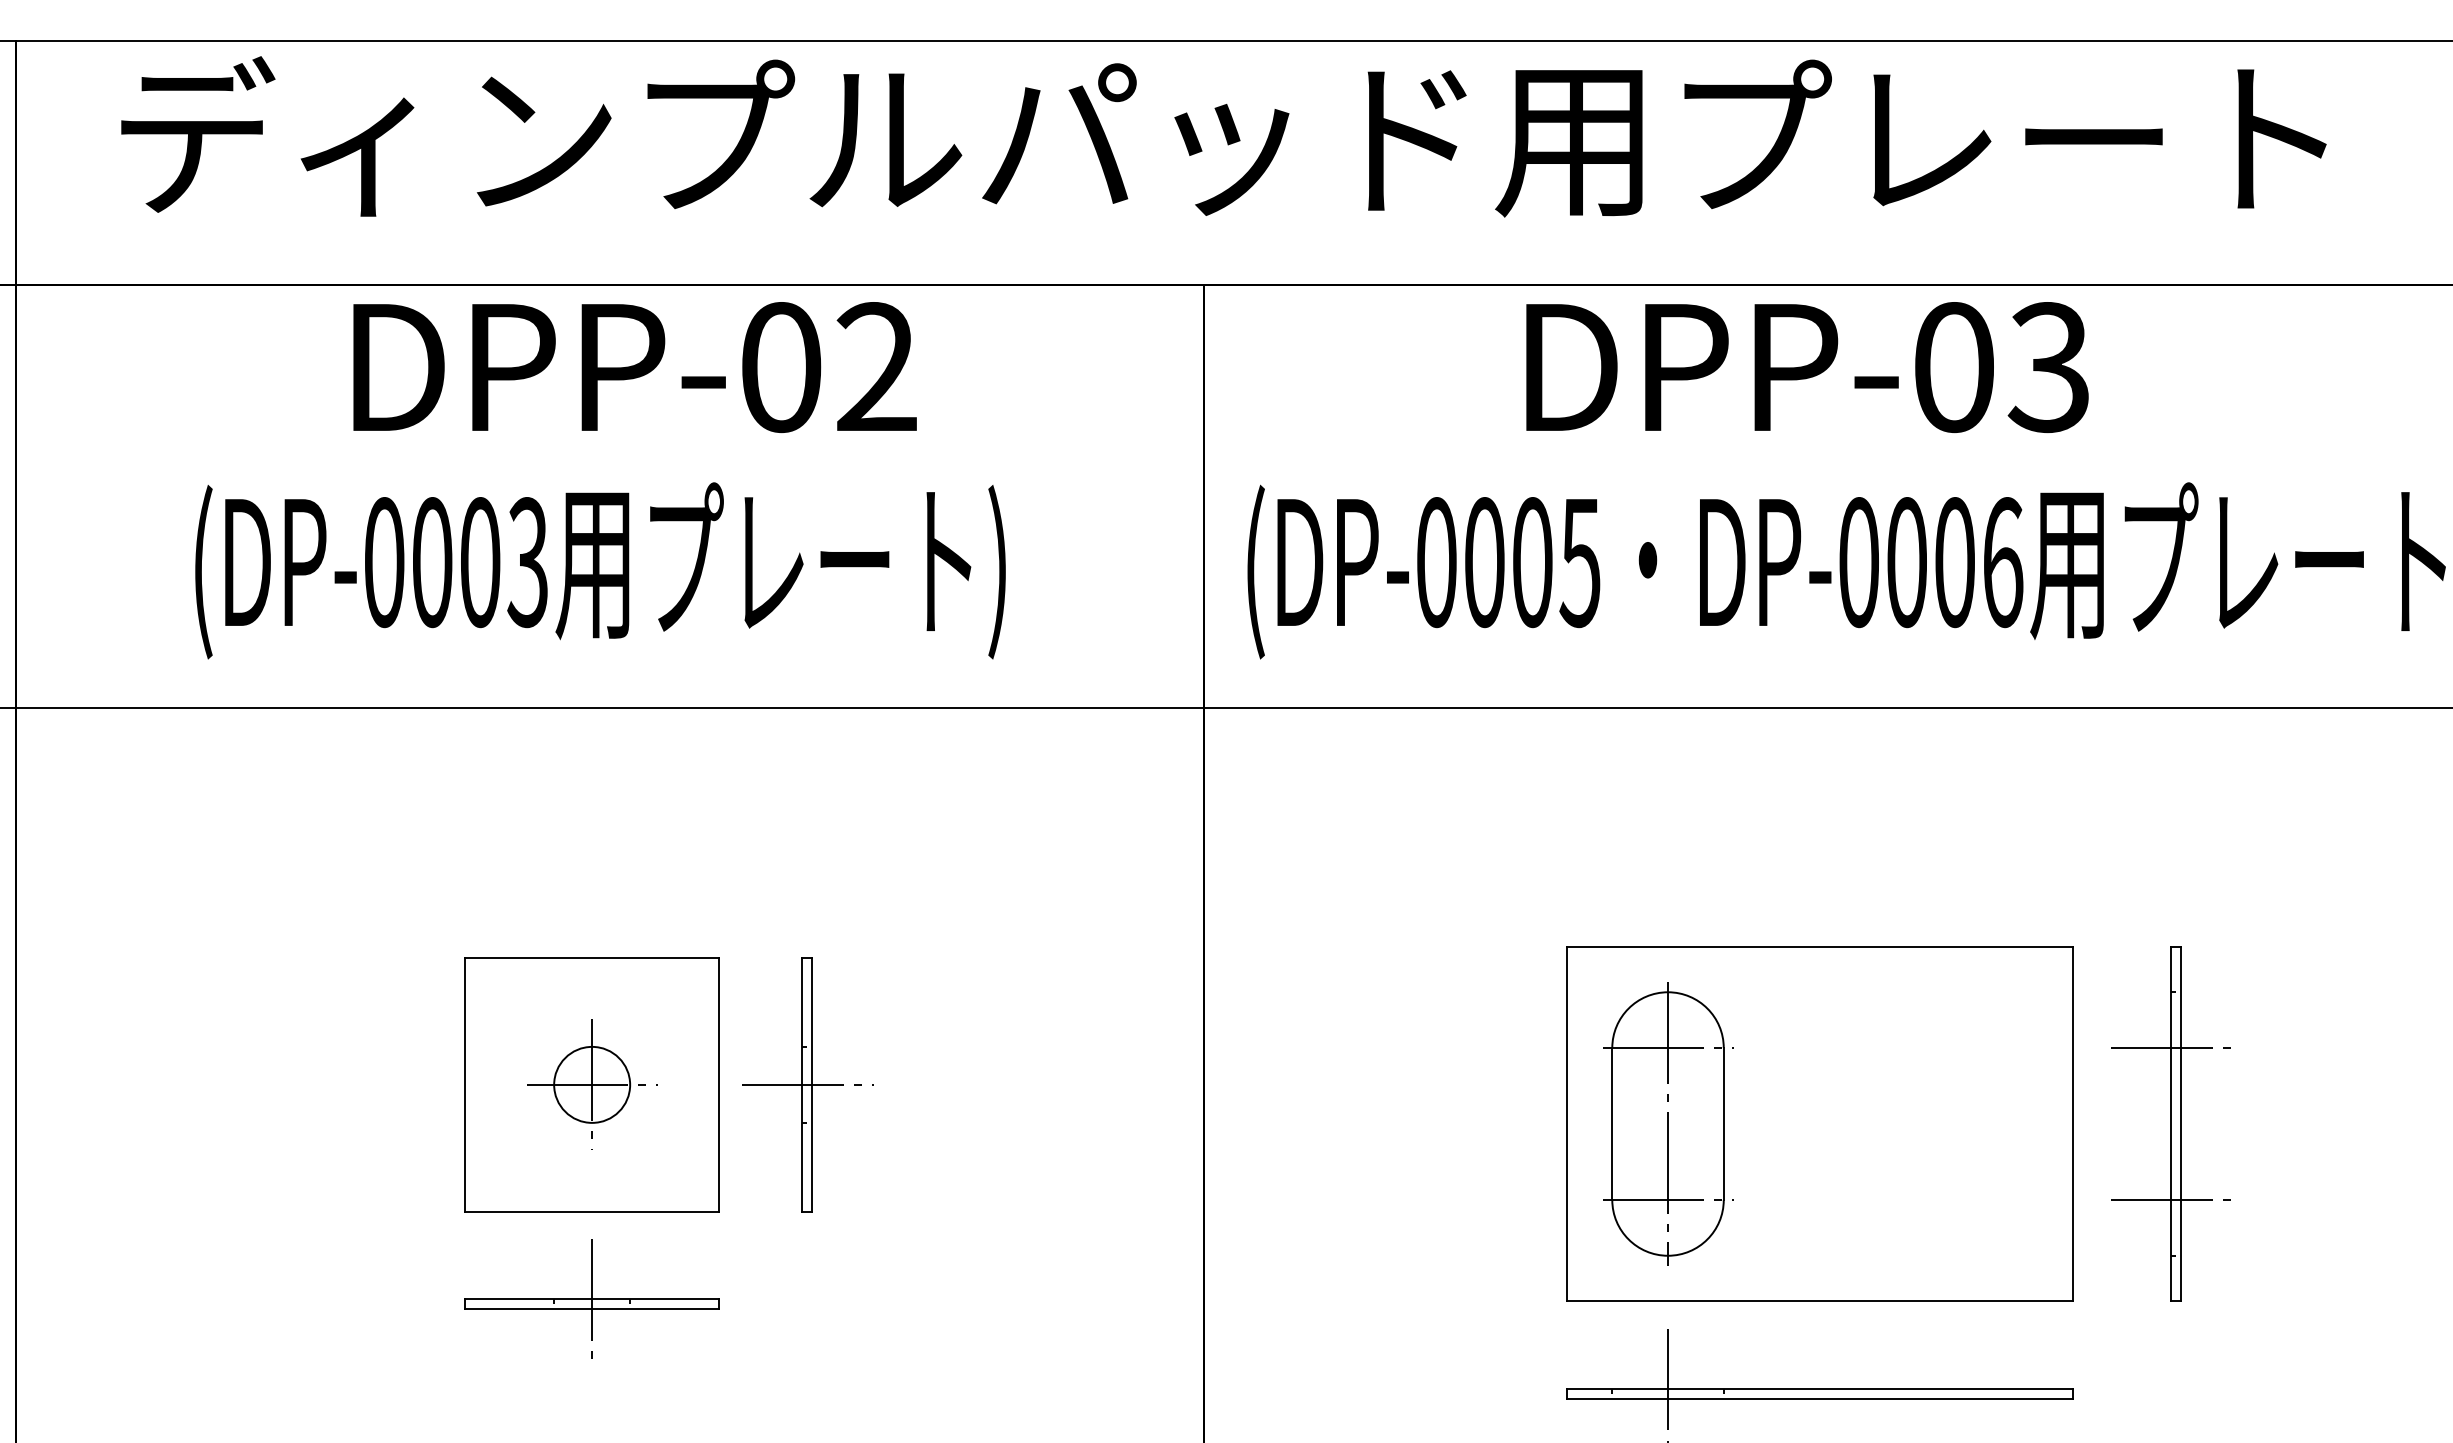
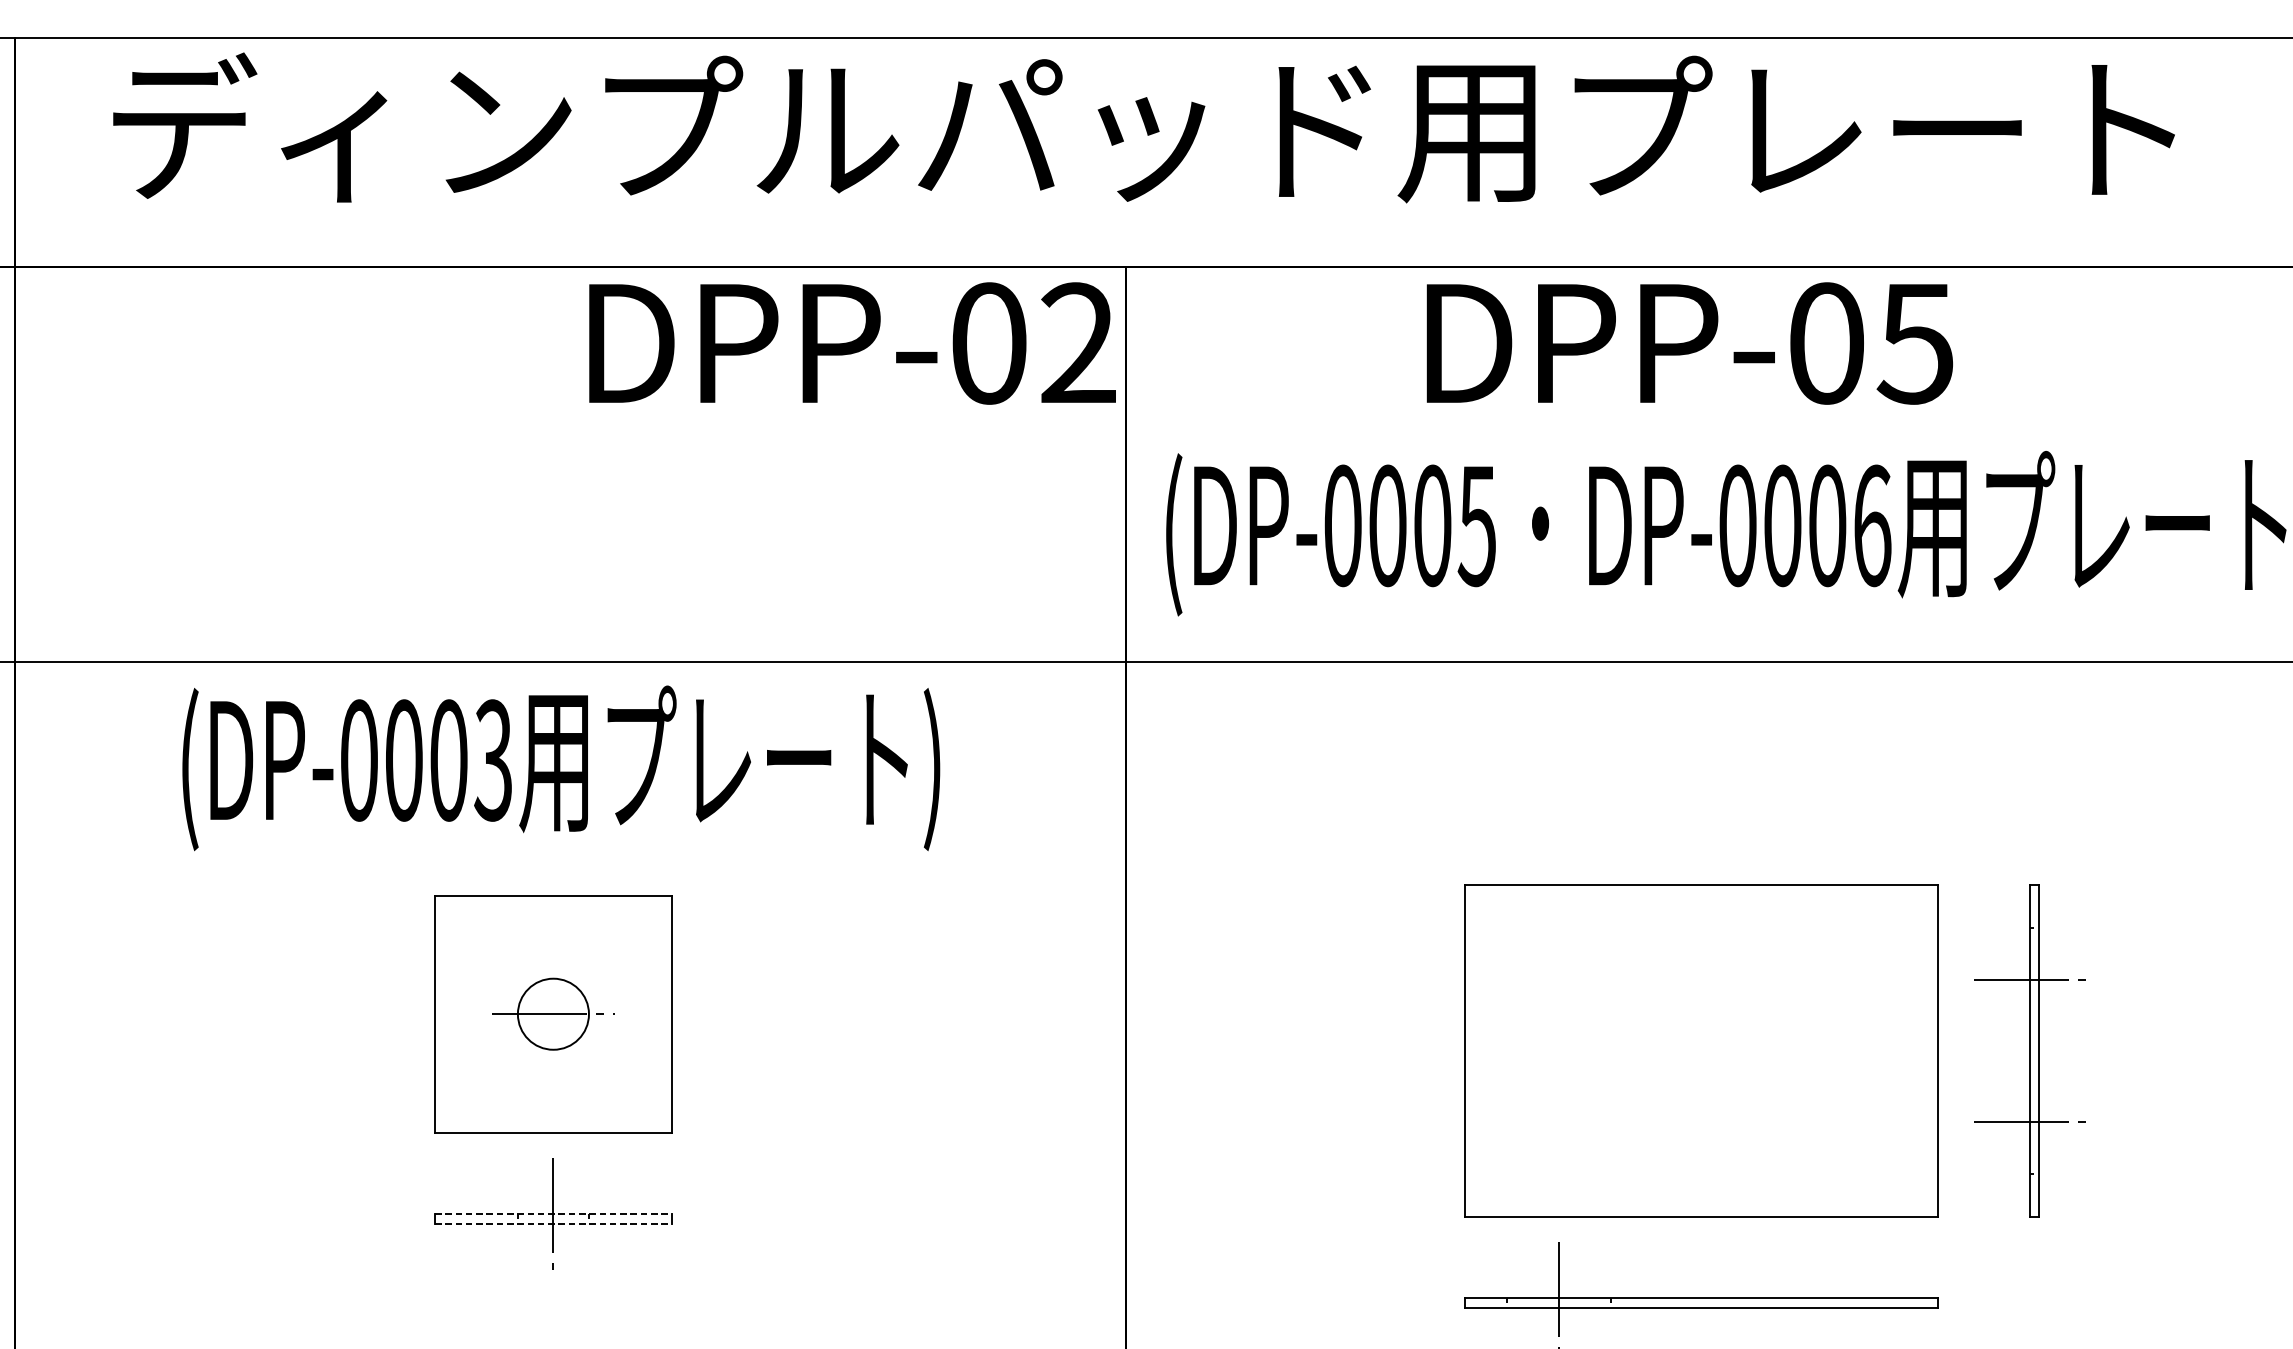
text: (634, 367) -> (852, 343), moved
text: (2048, 367) -> (1914, 343), DPP-03 -> DPP-05
text: (600, 570) -> (561, 767), moved
line: (592, 1084) -> (553, 1013), removed
part: (807, 1084) -> (754, 1013), removed
part: (1668, 1123) -> (1559, 1050), removed
line: (592, 1298) -> (553, 1213), solid -> dashed
line: (592, 1309) -> (553, 1224), solid -> dashed

